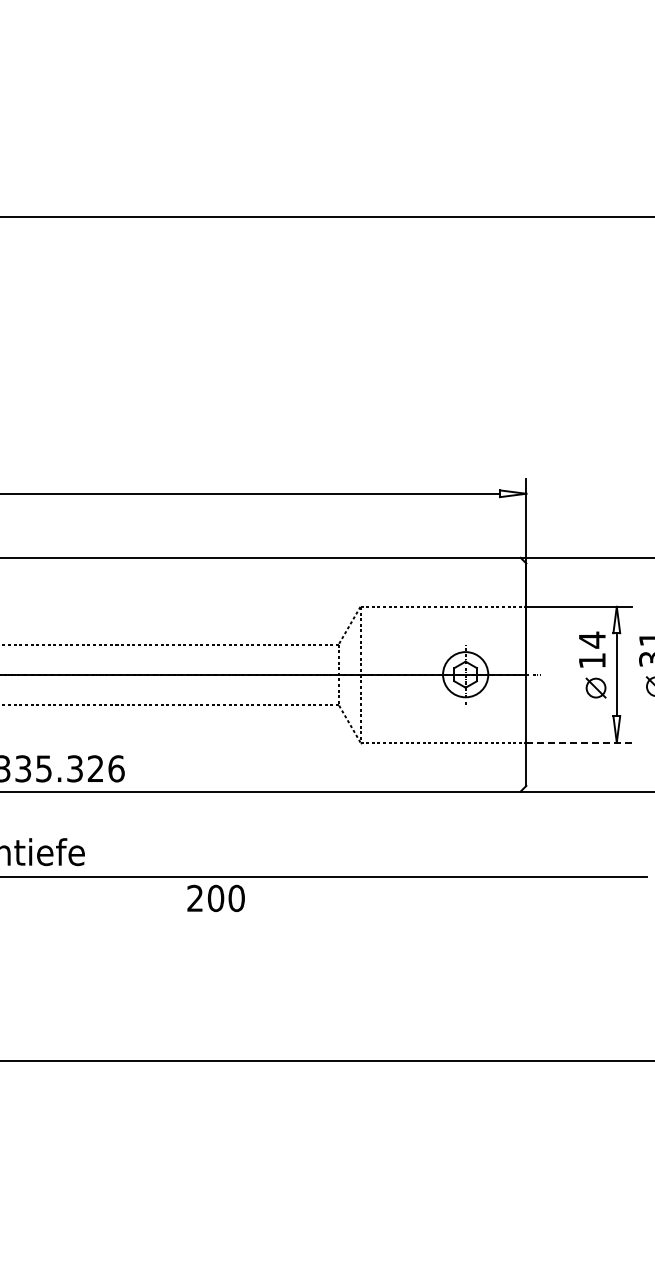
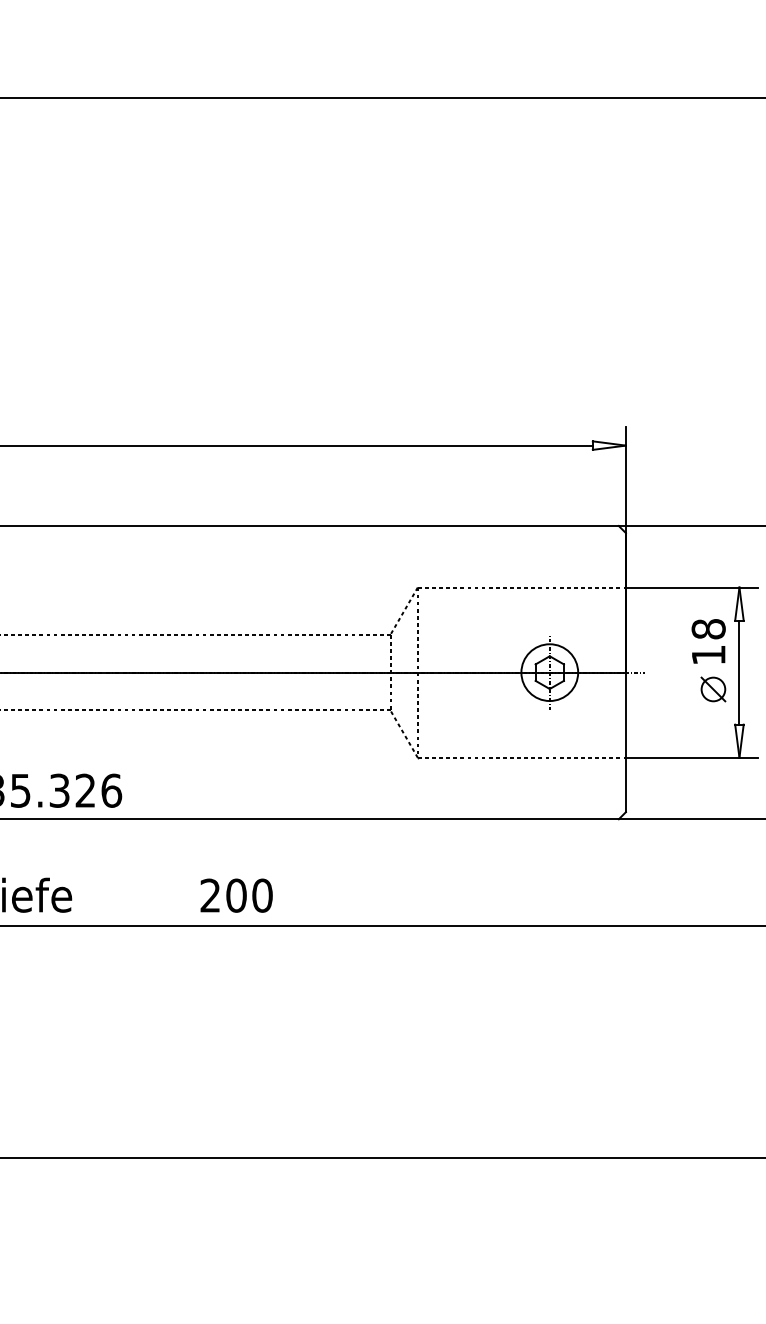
text: (591, 639) -> (707, 628), 14 -> 18
line: (579, 742) -> (692, 757), dashed -> solid
text: (215, 898) -> (235, 895), moved

